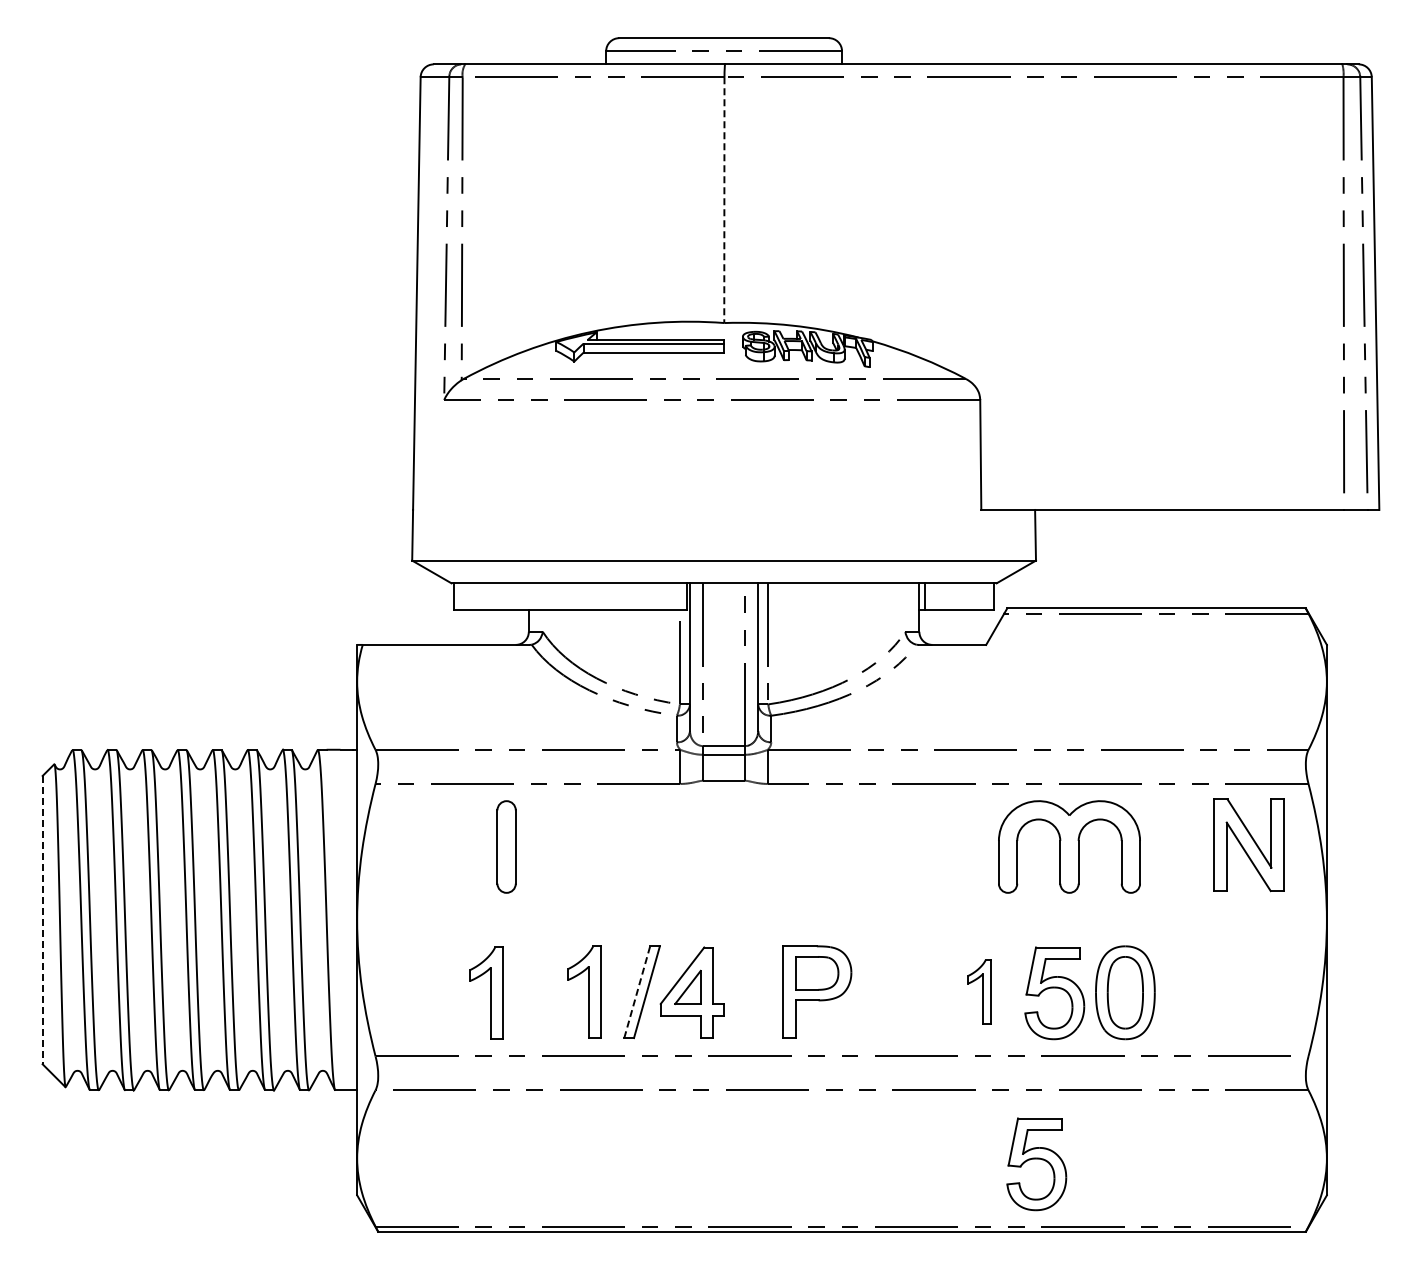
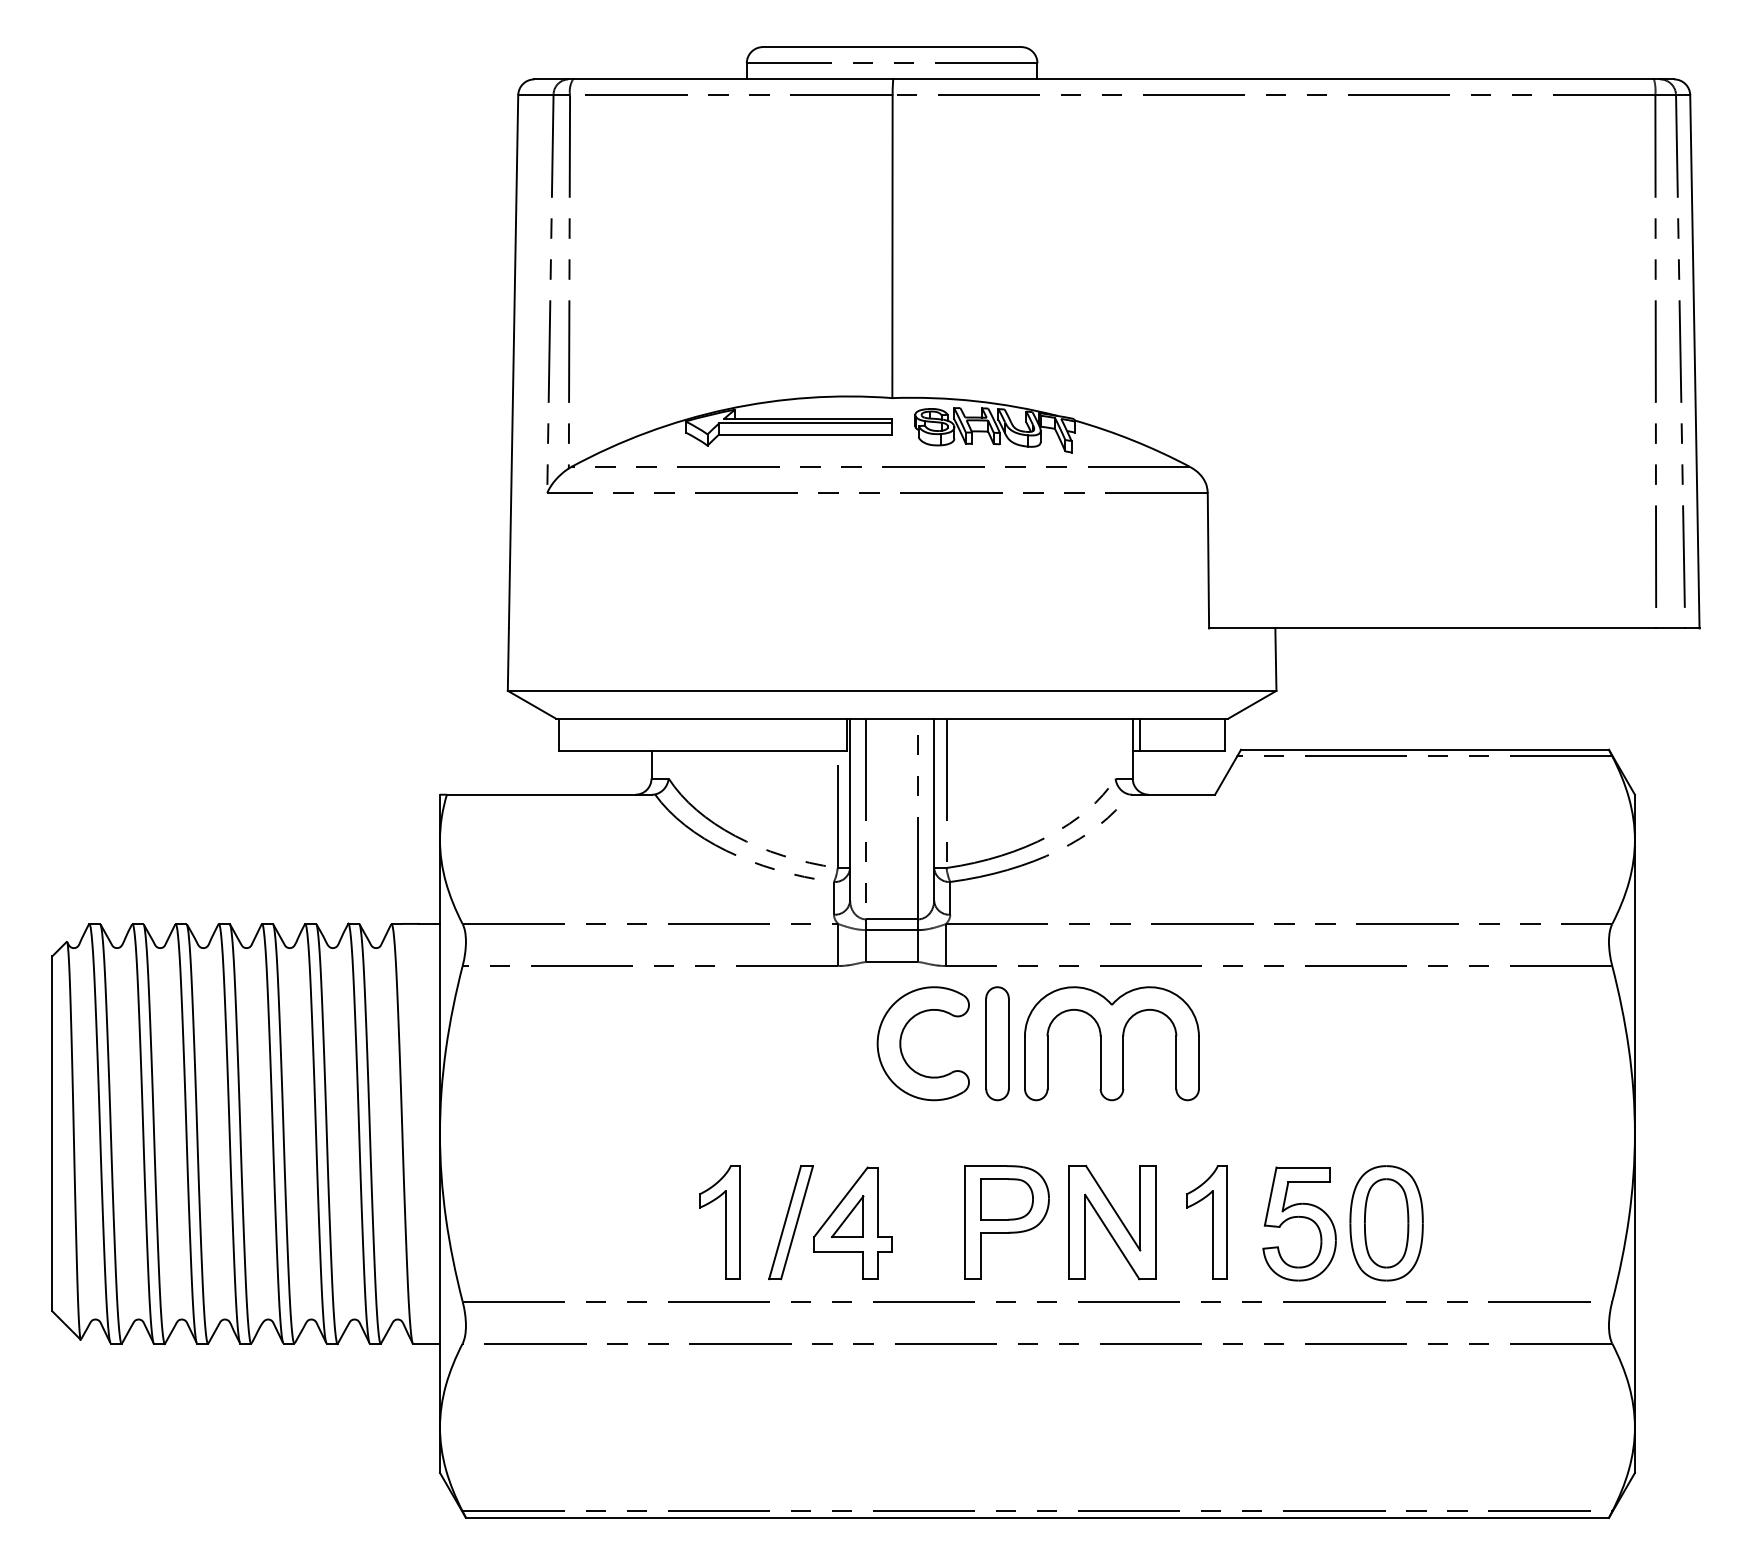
line: (724, 200) -> (892, 247), dashed -> solid
part: (732, 841) -> (902, 1036), added
part: (1248, 845) -> (1111, 1223), moved
part: (506, 846) -> (997, 1043), moved
part: (1069, 846) -> (1111, 1043), moved
line: (42, 920) -> (52, 1134), dashed -> solid
part: (979, 991) -> (1206, 1221), size x1.43
part: (486, 992) -> (599, 1223), removed
line: (637, 992) -> (785, 1223), dashed -> solid
part: (1036, 1164) -> (1277, 1434), removed

